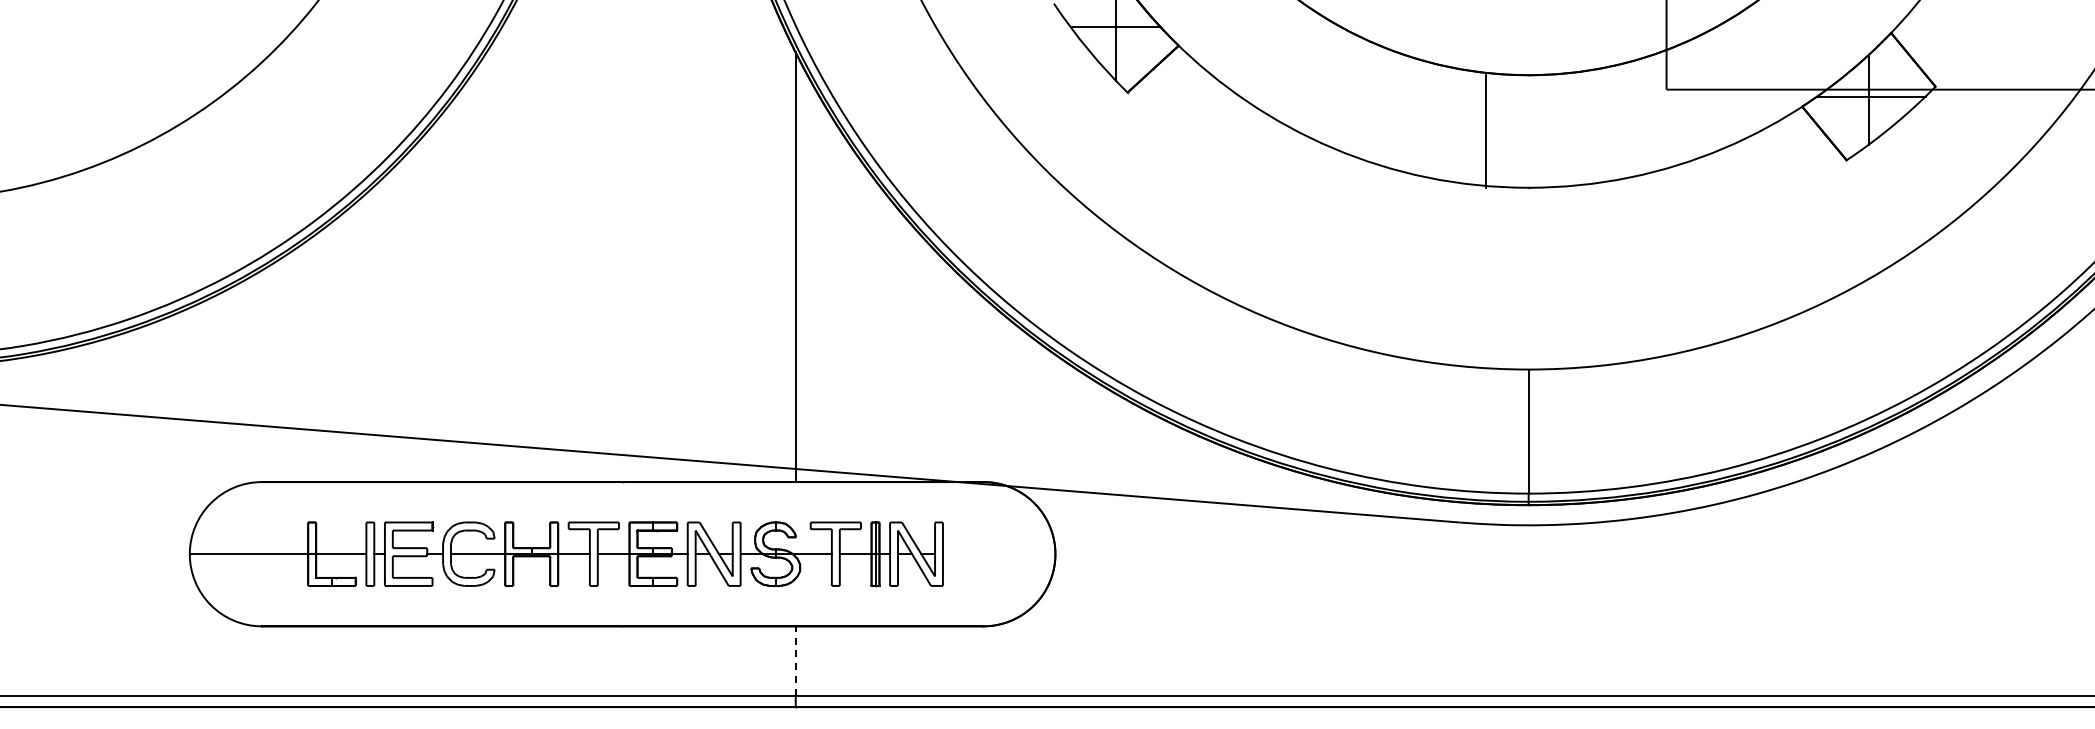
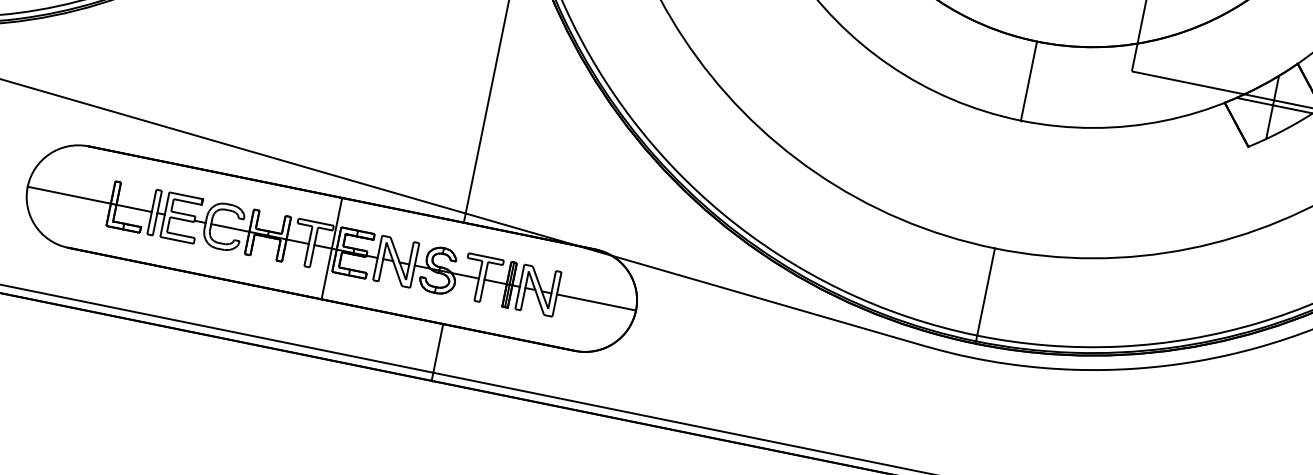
line: (1485, 131) -> (1028, 81), moved
line: (622, 554) -> (331, 248), added
line: (998, 554) -> (595, 302), added
line: (795, 660) -> (438, 348), dashed -> solid

